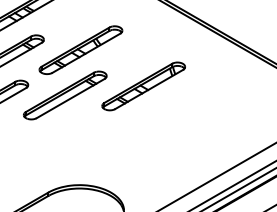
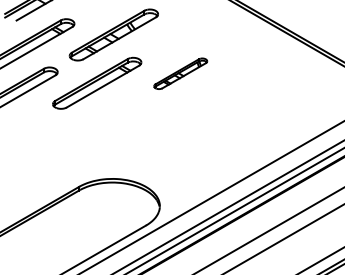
part: (143, 86) -> (180, 73), size x0.6

